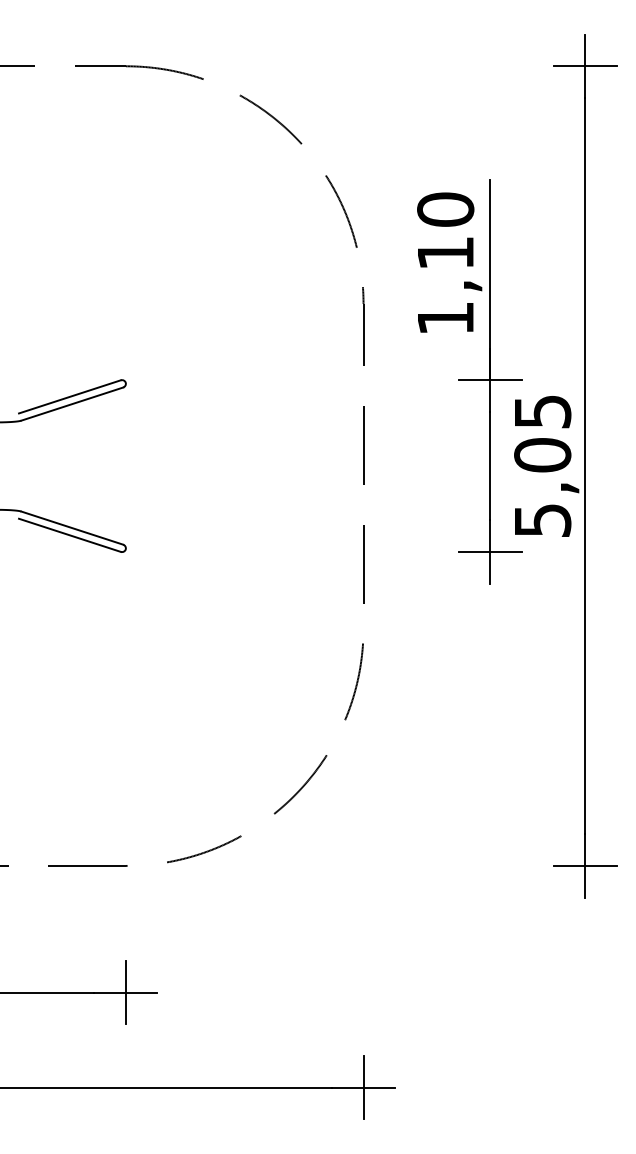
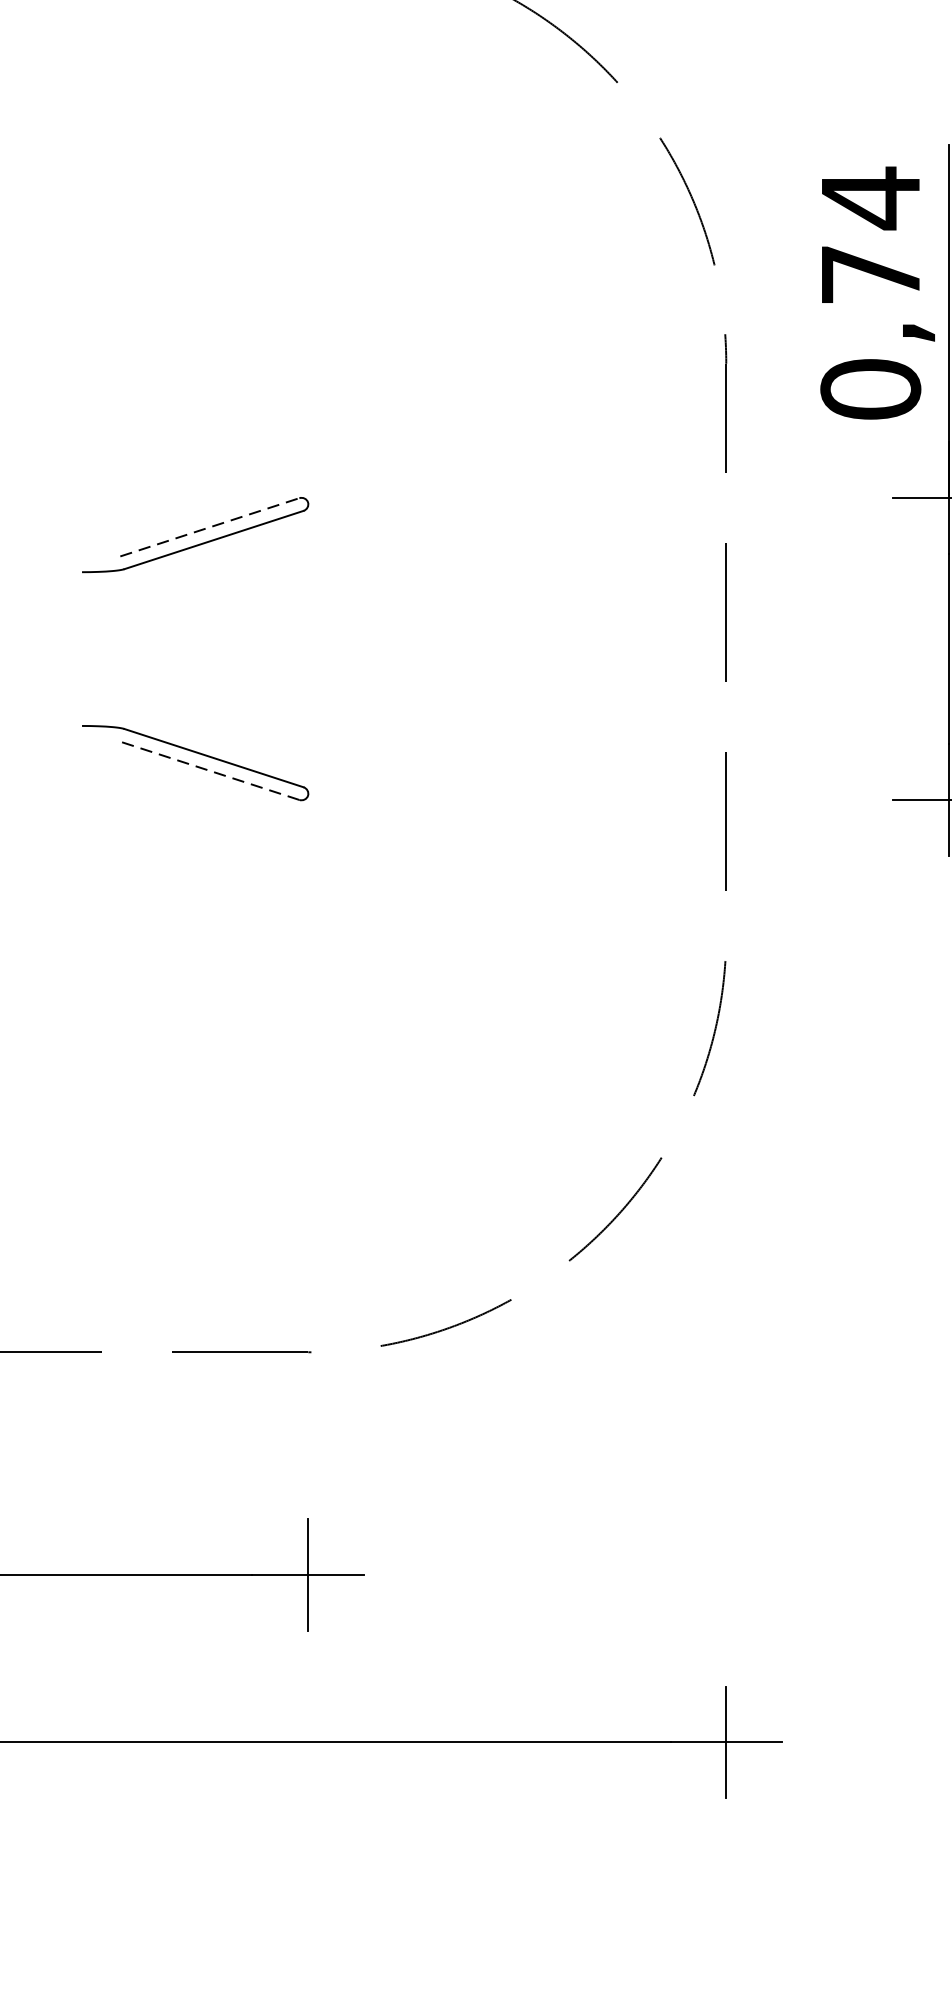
text: (445, 263) -> (870, 292), 1,10 -> 0,74
line: (69, 396) -> (209, 526), solid -> dashed
line: (69, 535) -> (209, 771), solid -> dashed

